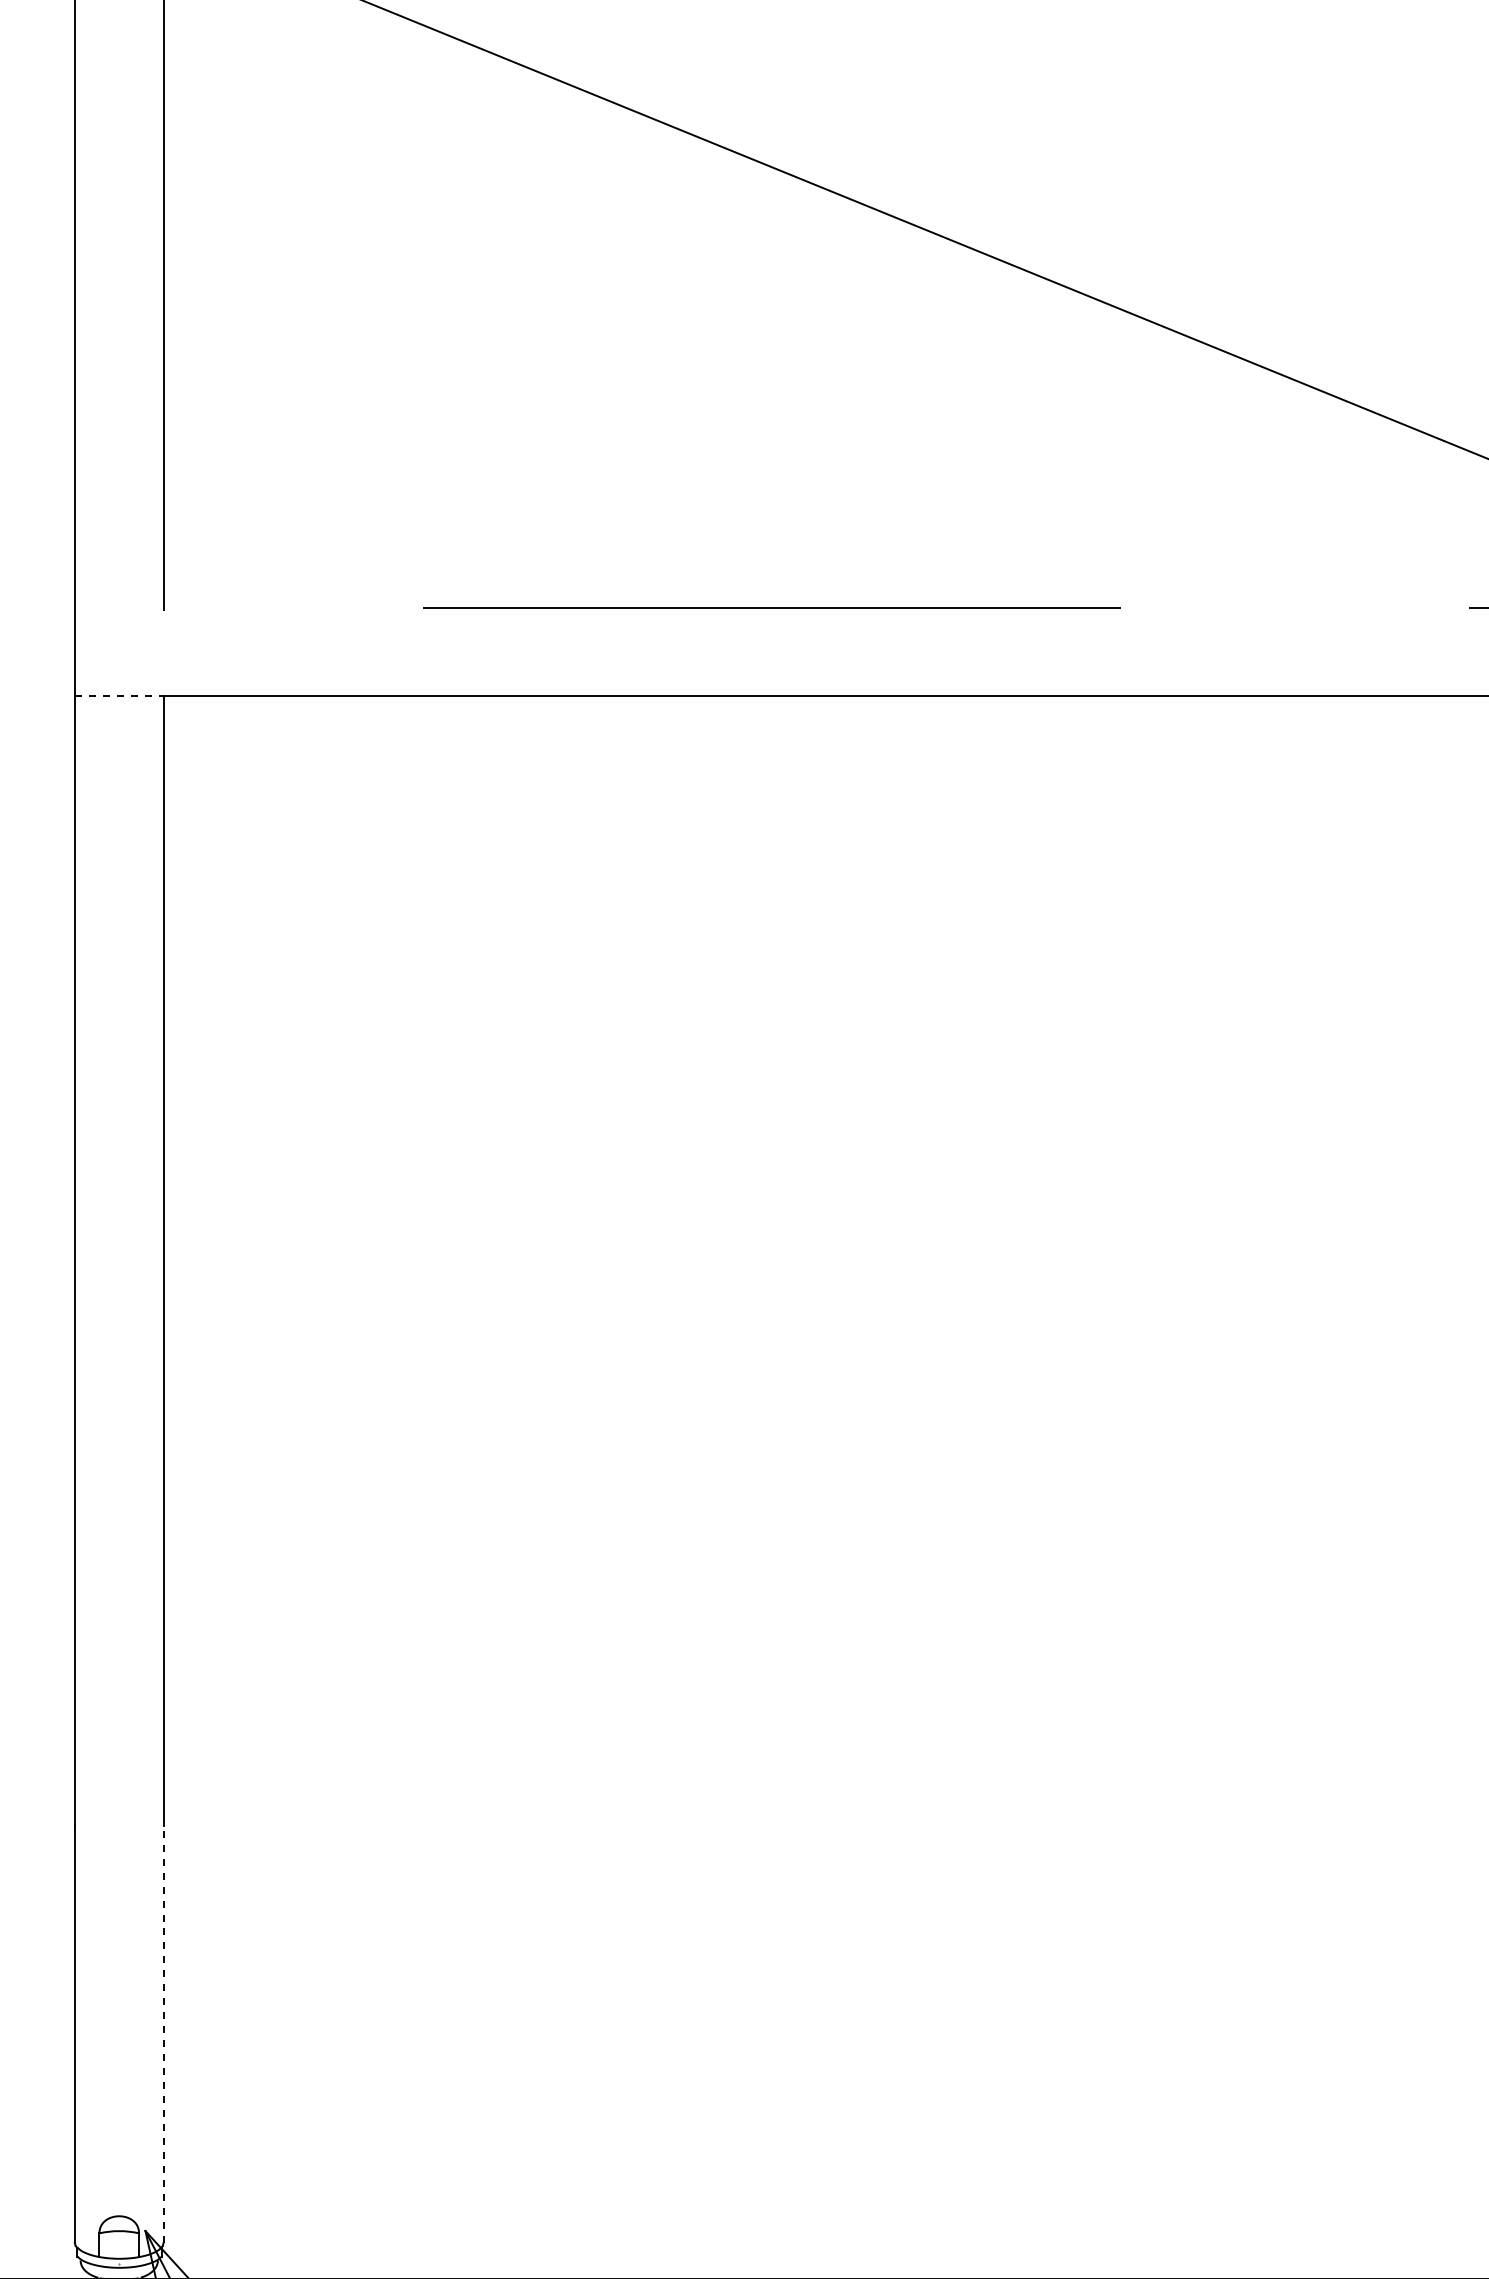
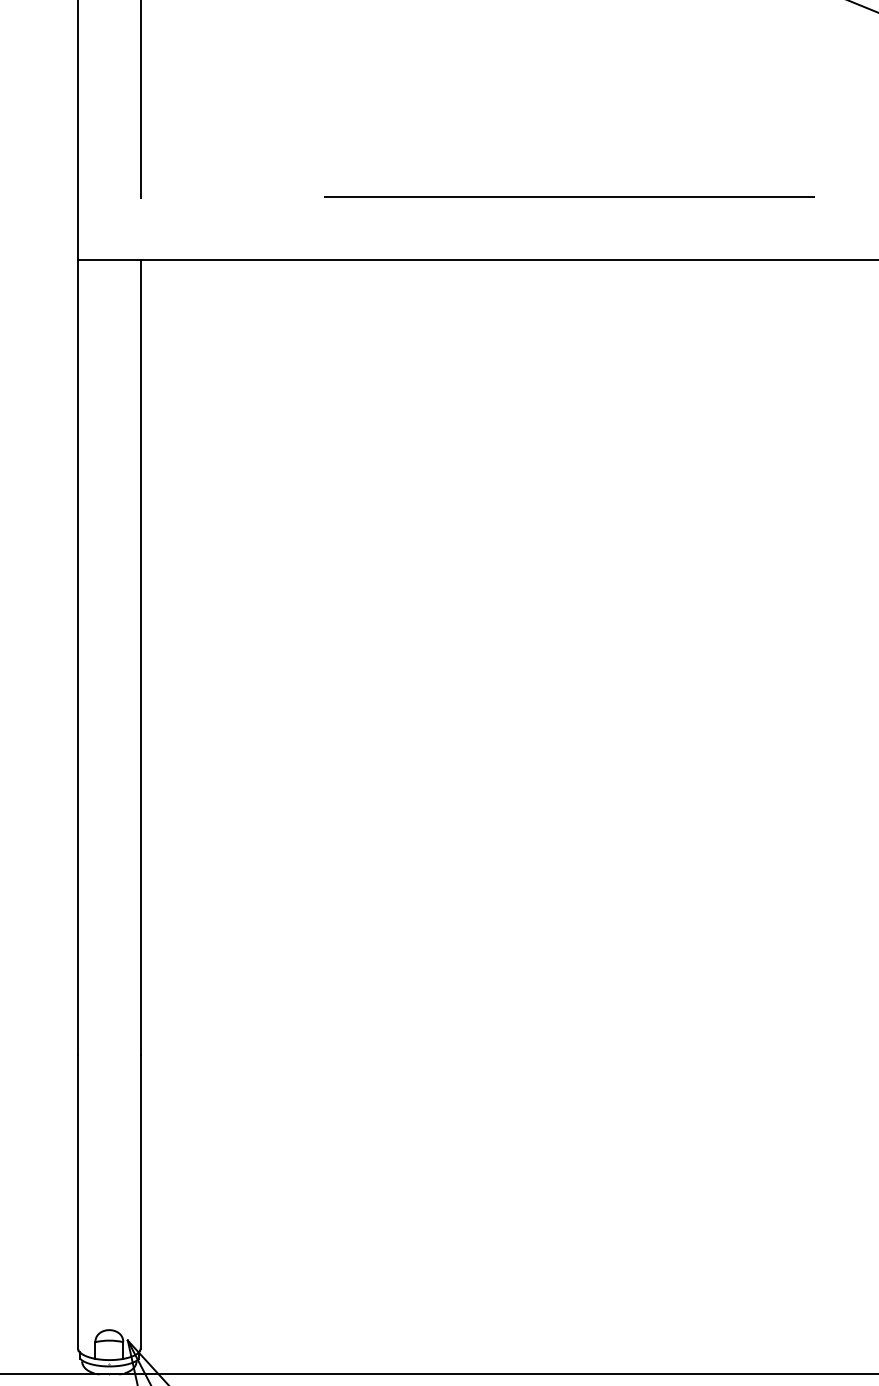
line: (119, 696) -> (109, 259), dashed -> solid
line: (163, 2034) -> (140, 1202), dashed -> solid

